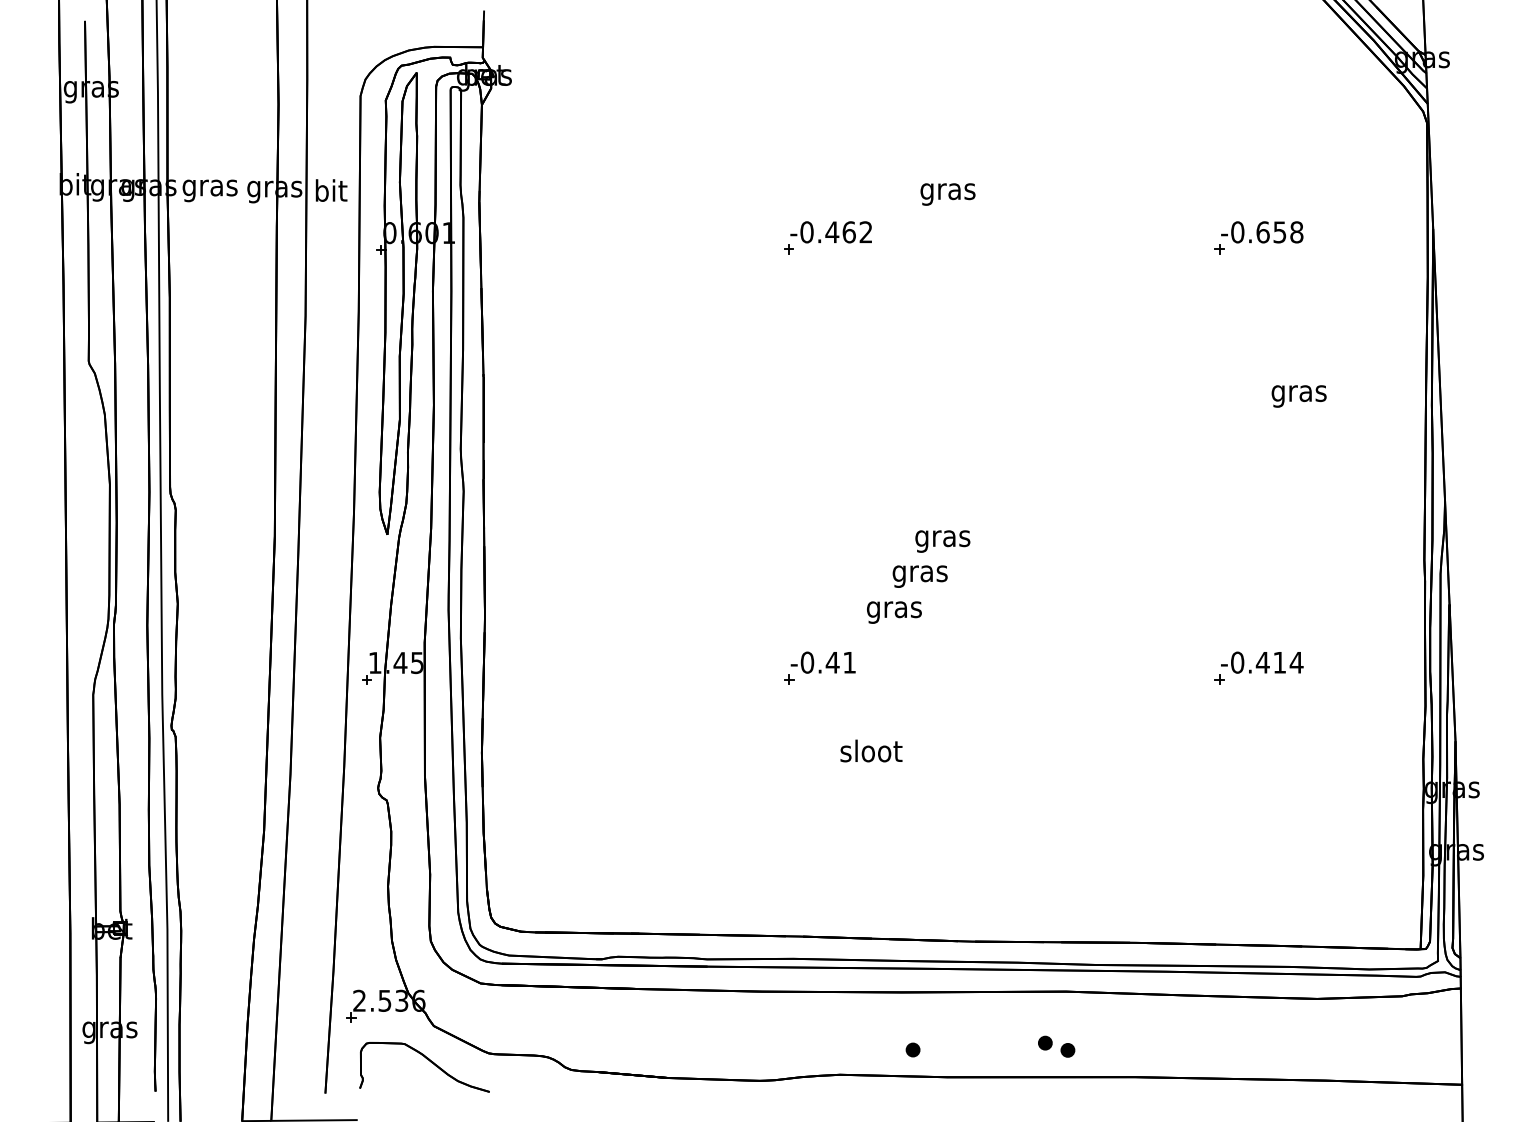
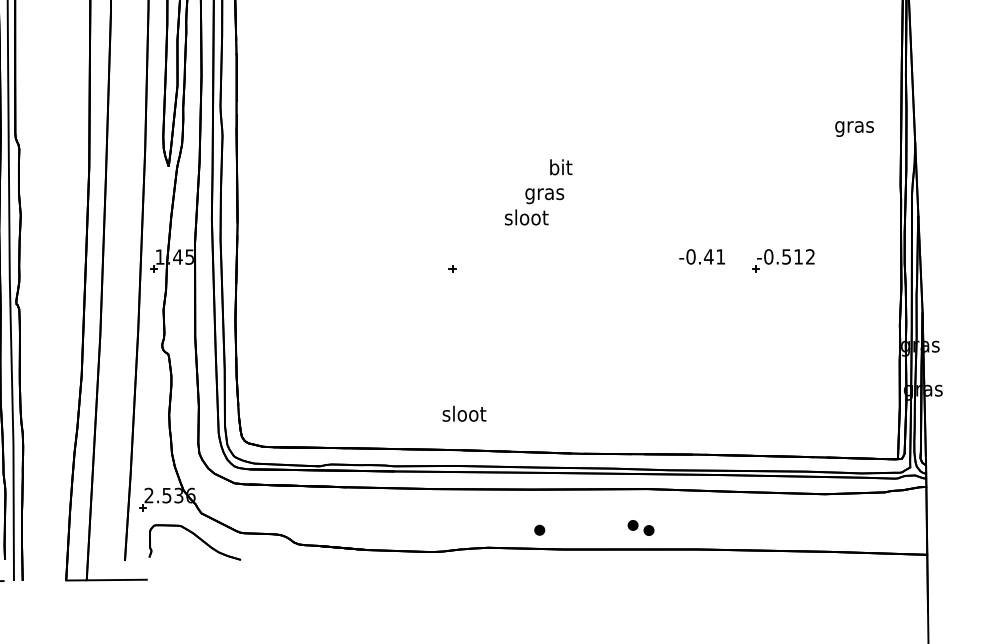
text: (1298, 396) -> (854, 129), moved
text: (942, 538) -> (560, 169), gras -> bit
text: (894, 609) -> (526, 219), gras -> sloot
text: (822, 662) -> (701, 256), moved
text: (1279, 662) -> (798, 256), -0.414 -> -0.512
text: (871, 750) -> (464, 413), moved

